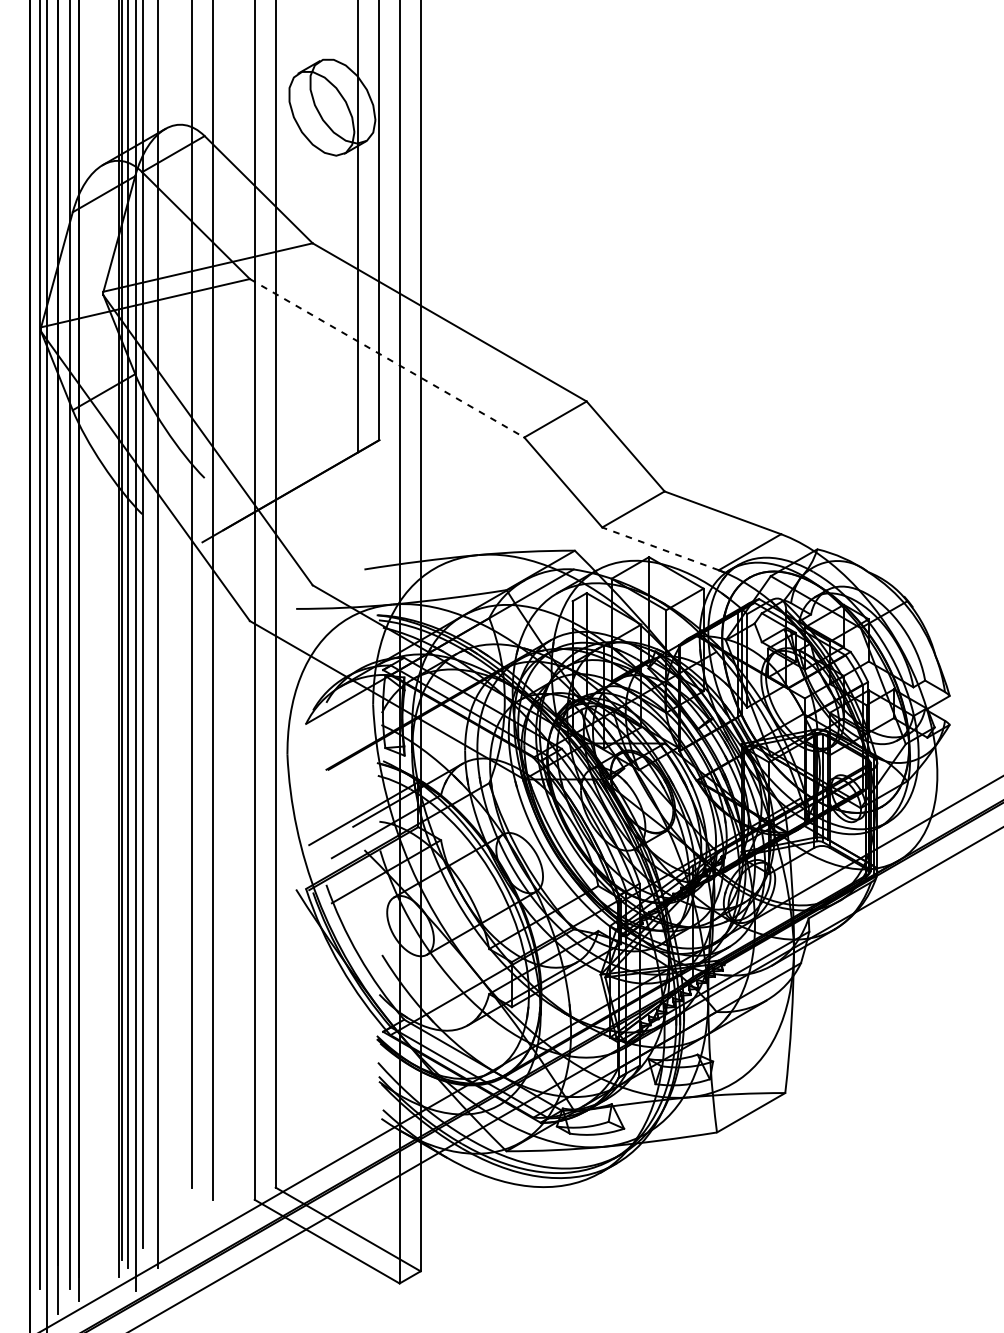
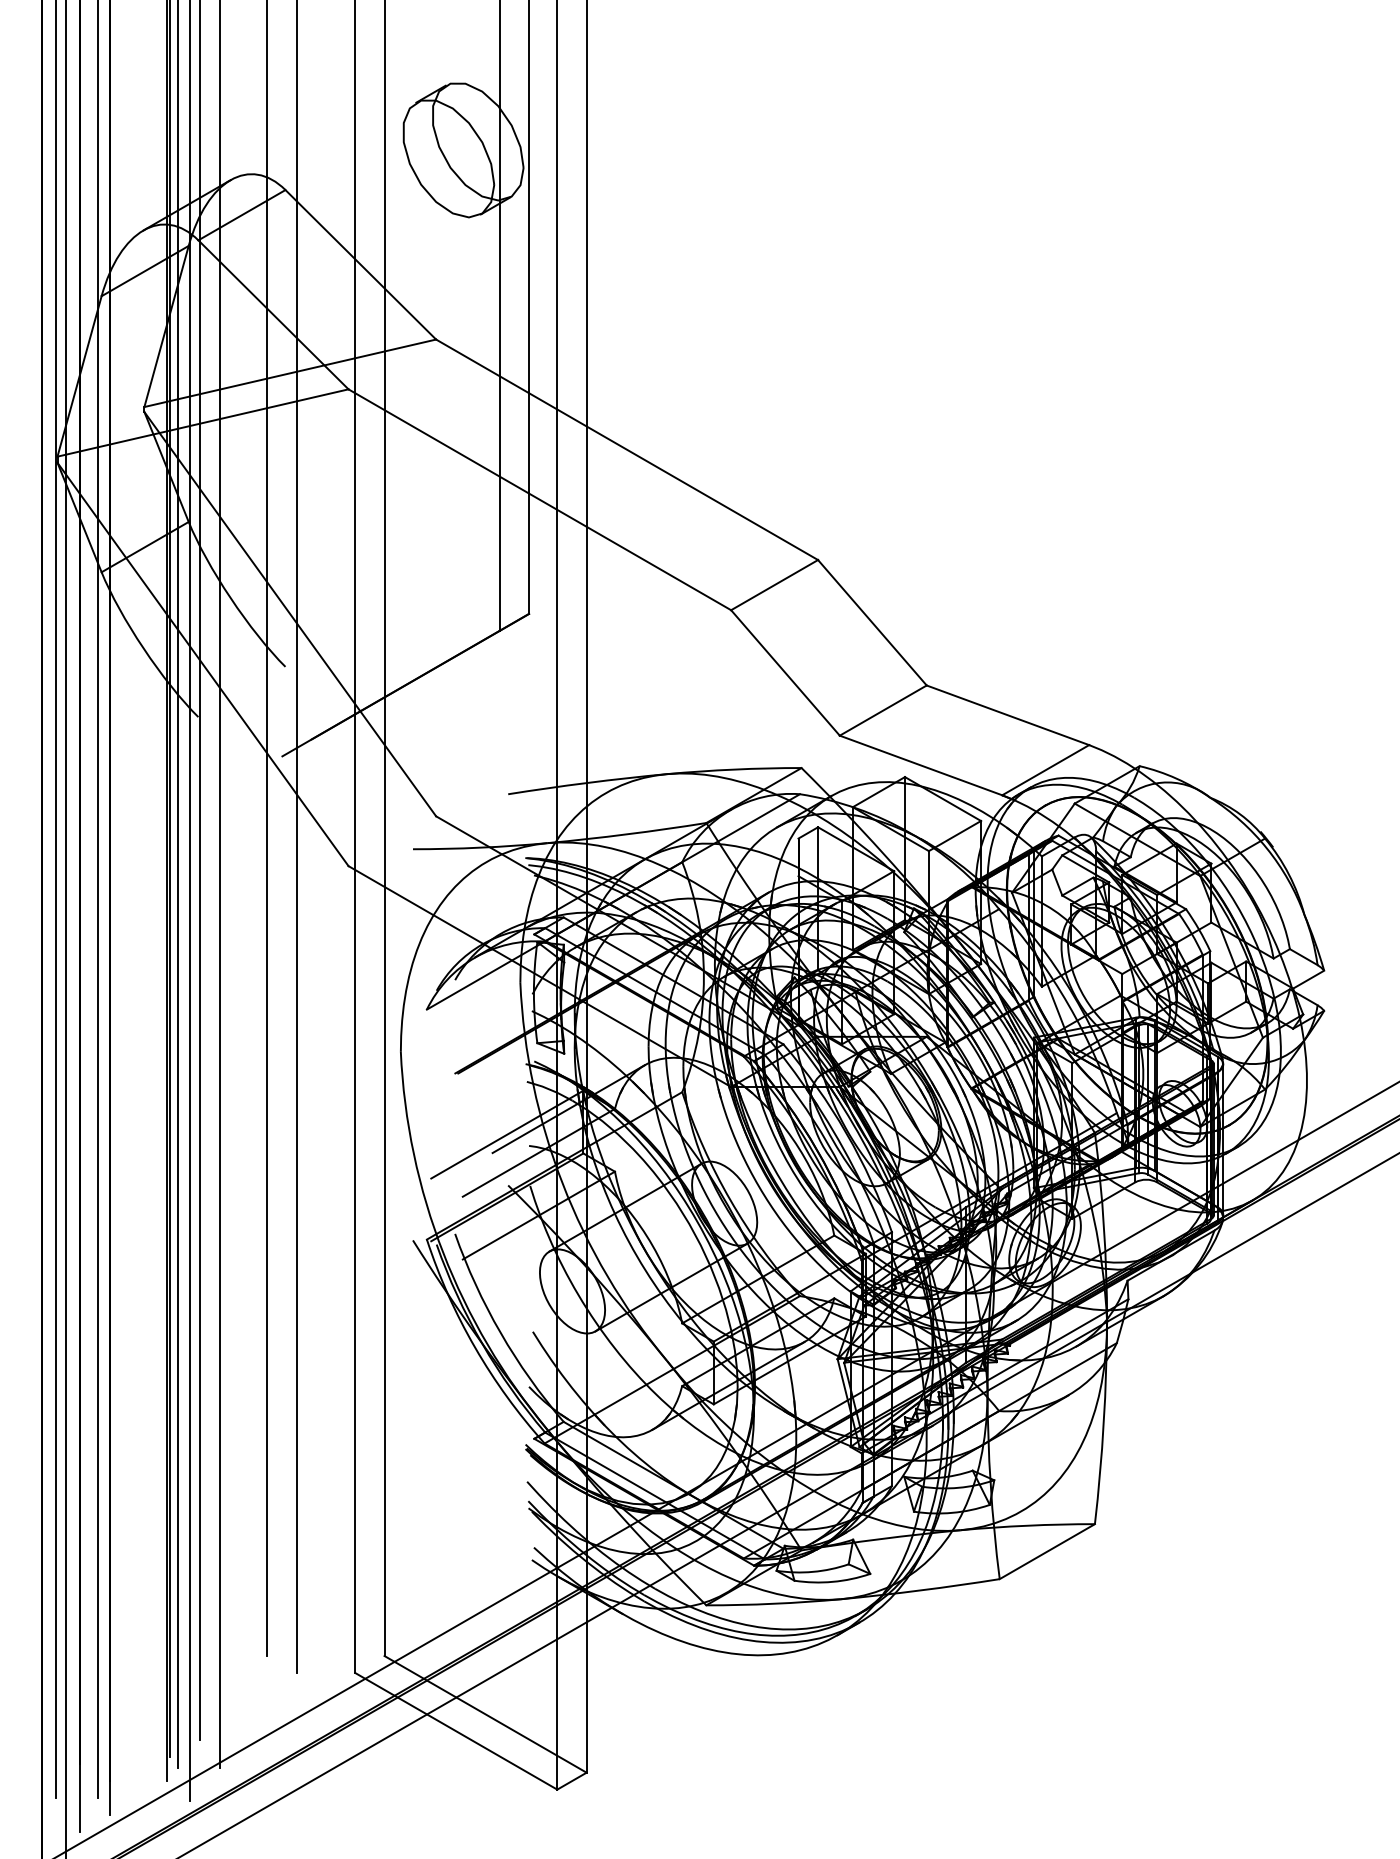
line: (386, 358) -> (539, 499), dashed -> solid
line: (660, 548) -> (921, 765), dashed -> solid

